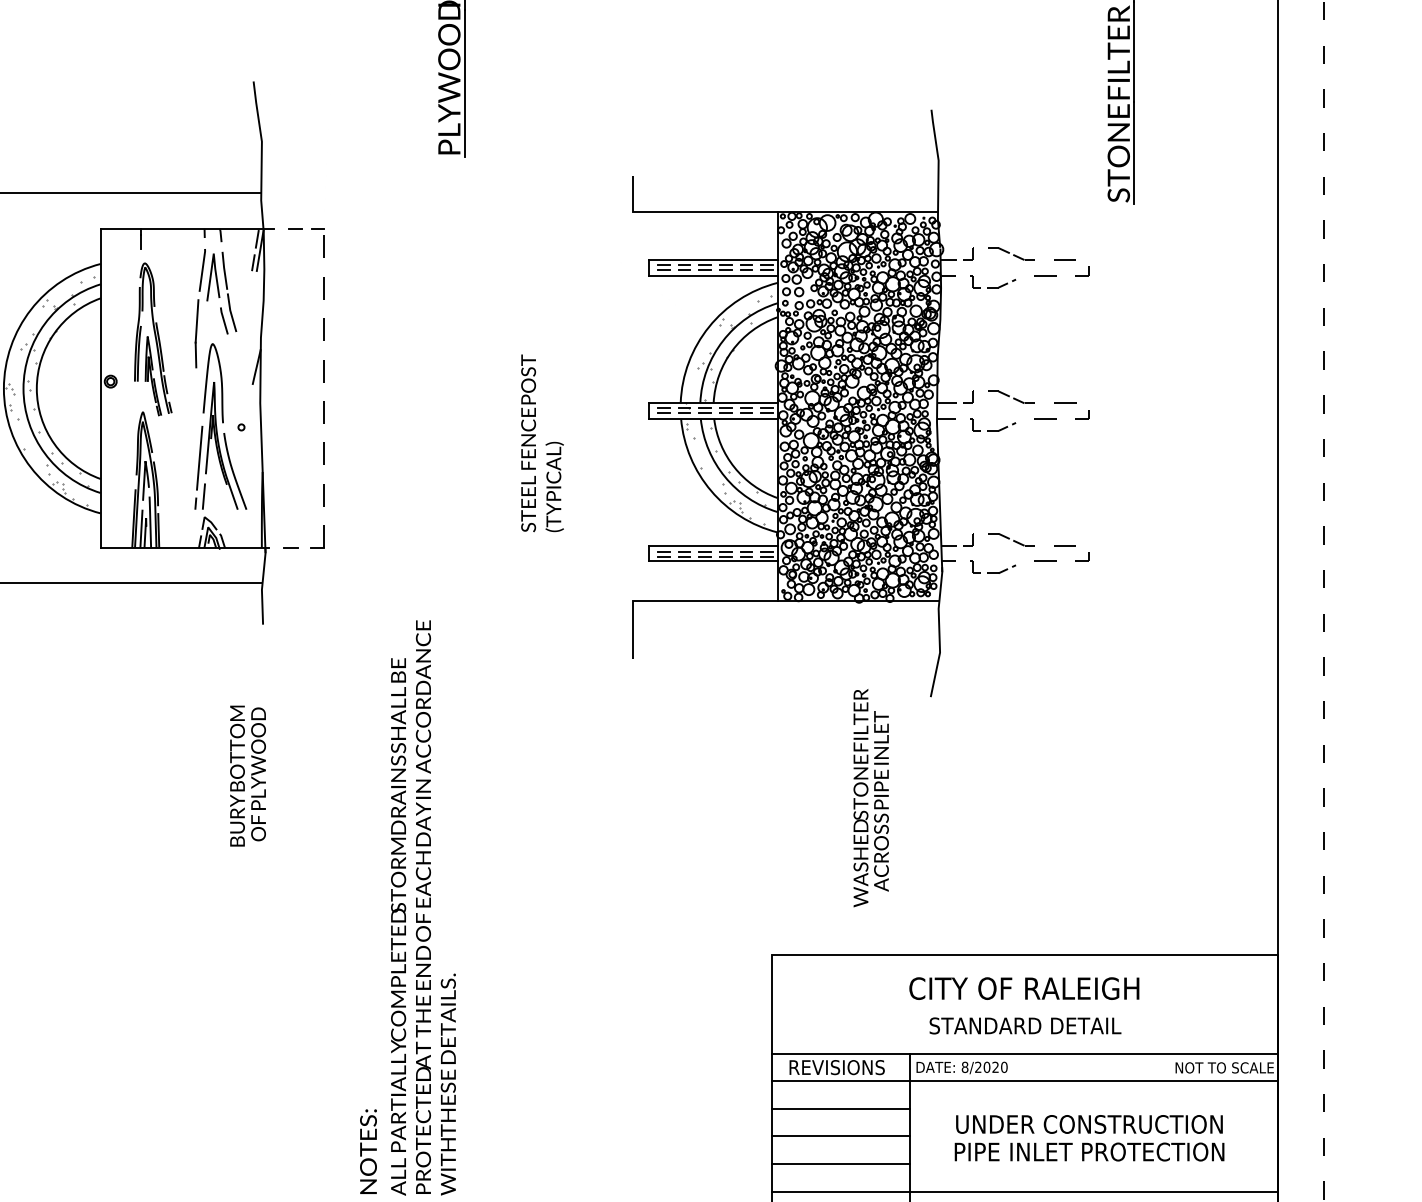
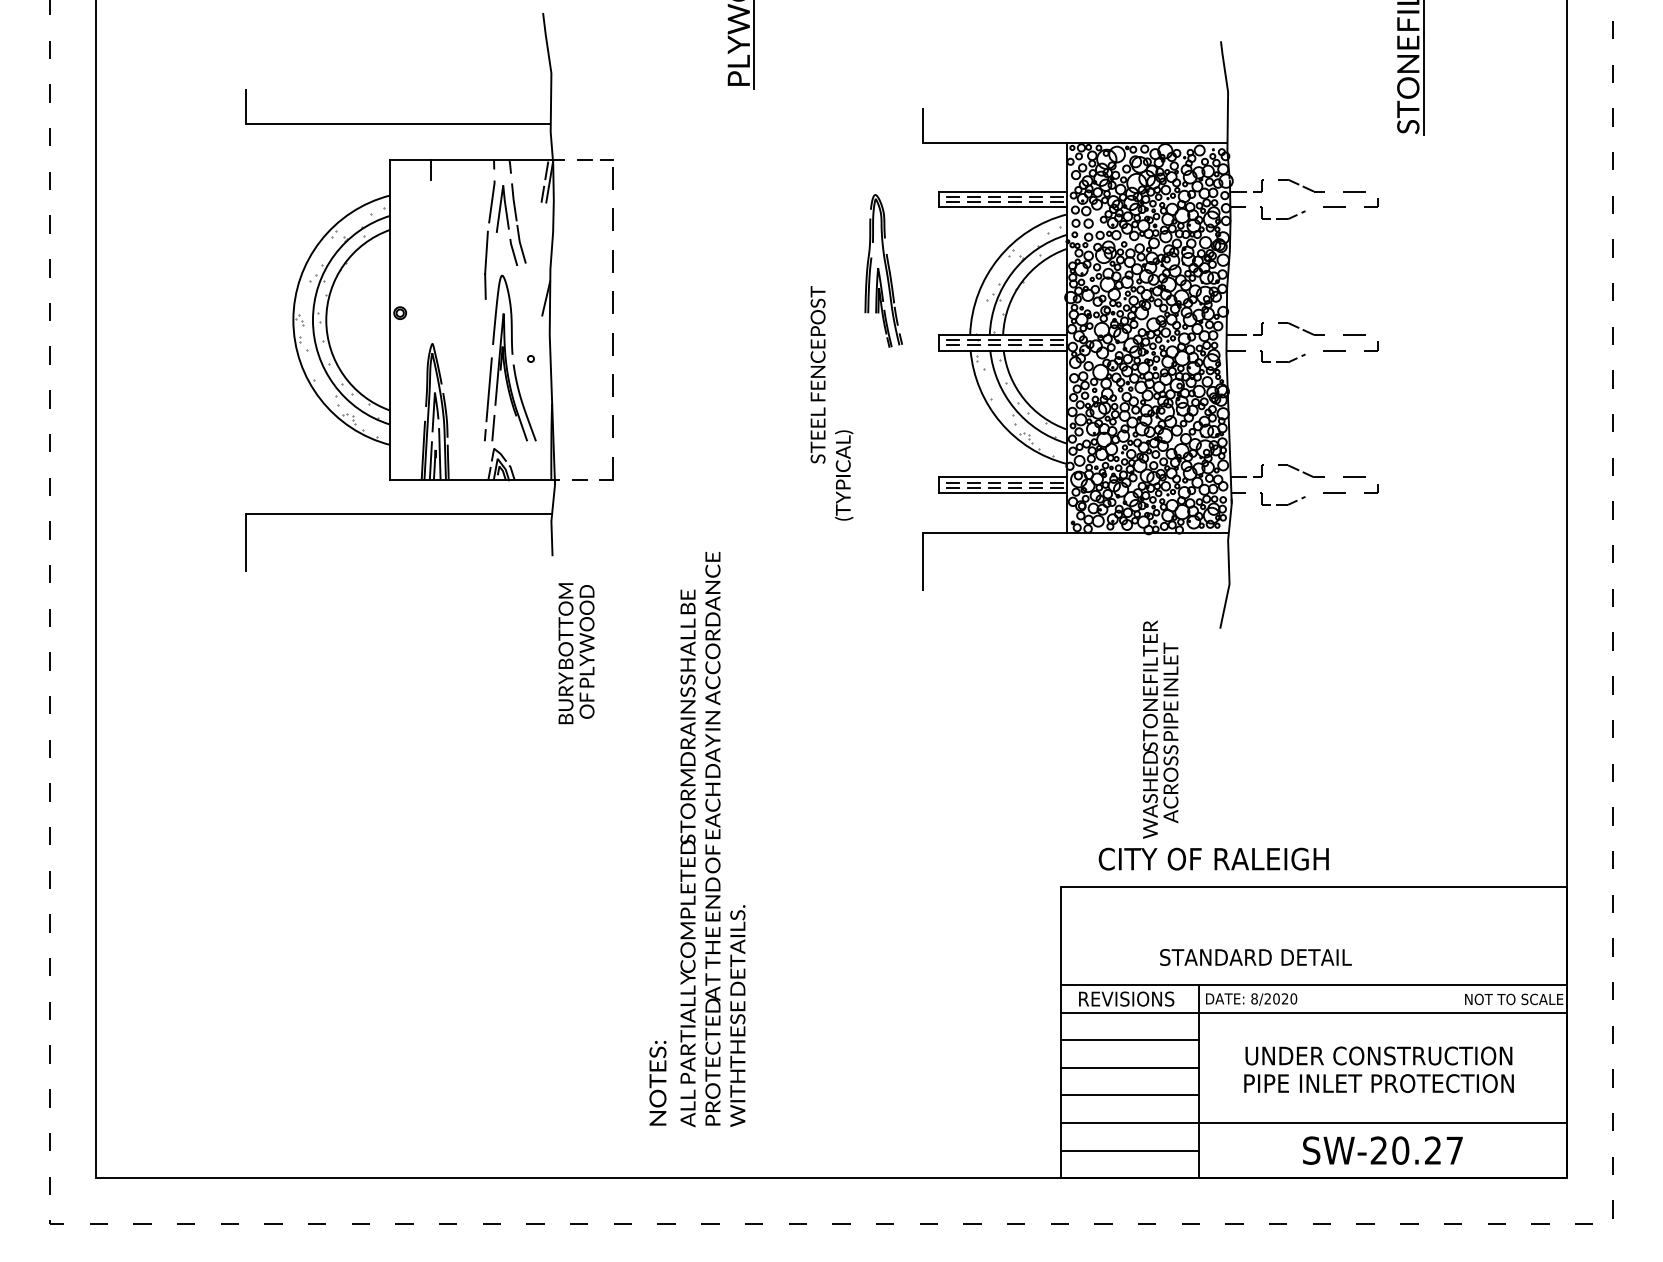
part: (153, 338) -> (883, 270), moved
text: (555, 486) -> (844, 475), moved
text: (248, 775) -> (576, 653), moved
text: (1024, 987) -> (1213, 858), moved
text: (1025, 1025) -> (1255, 957), moved

